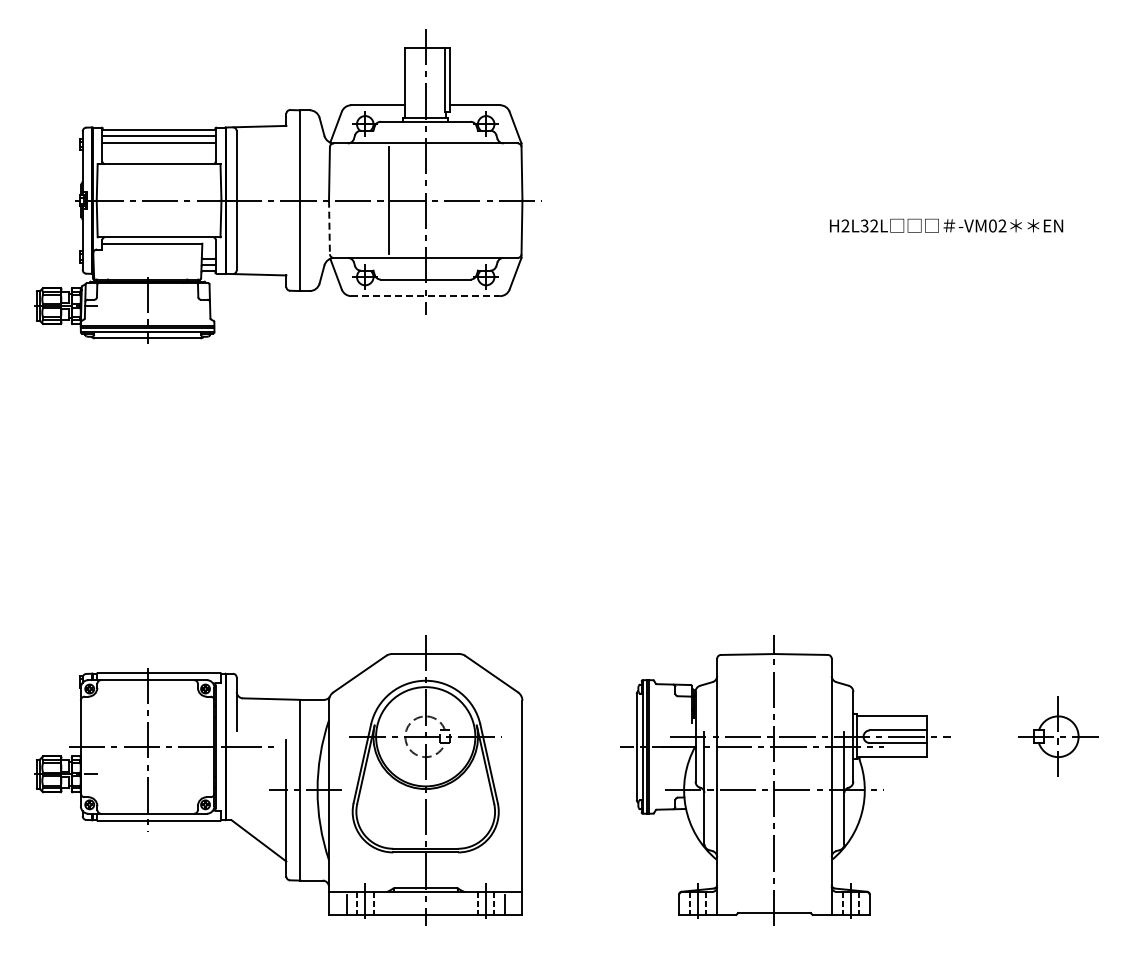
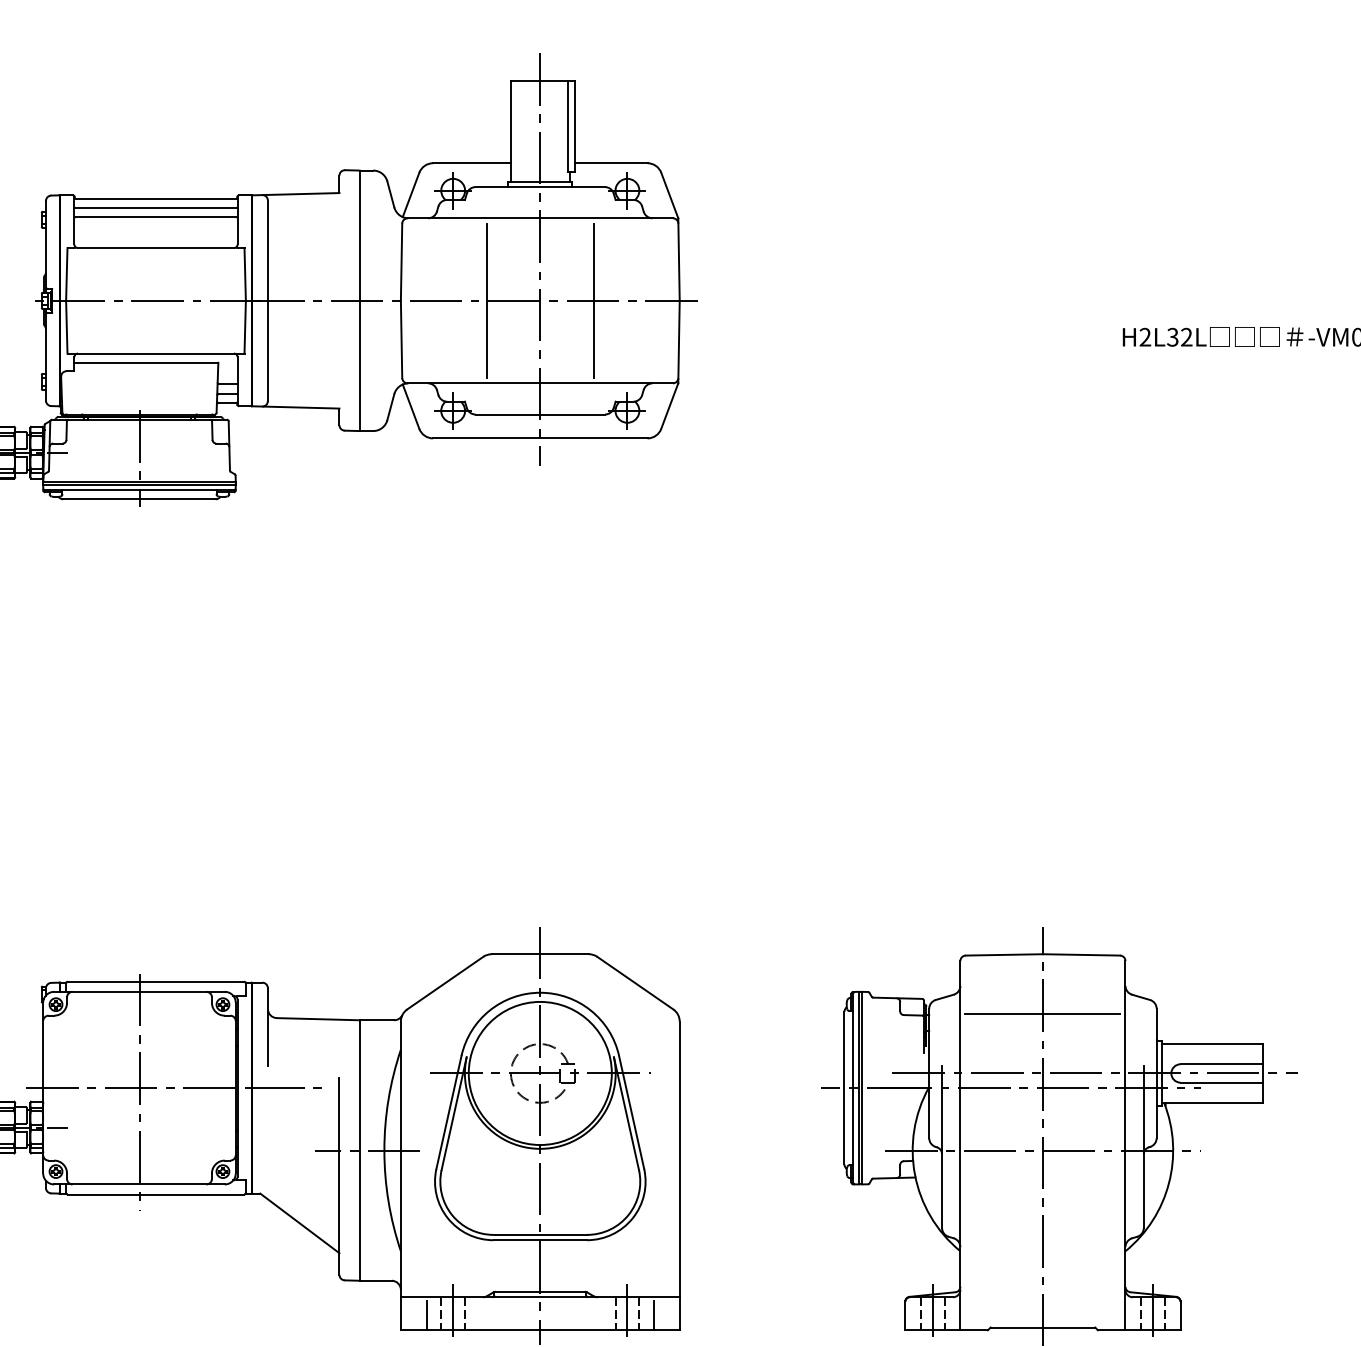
line: (462, 200) -> (593, 300), added
line: (329, 227) -> (401, 339), dashed -> solid
line: (426, 296) -> (541, 438), dashed -> solid
line: (774, 695) -> (1042, 1013), added

